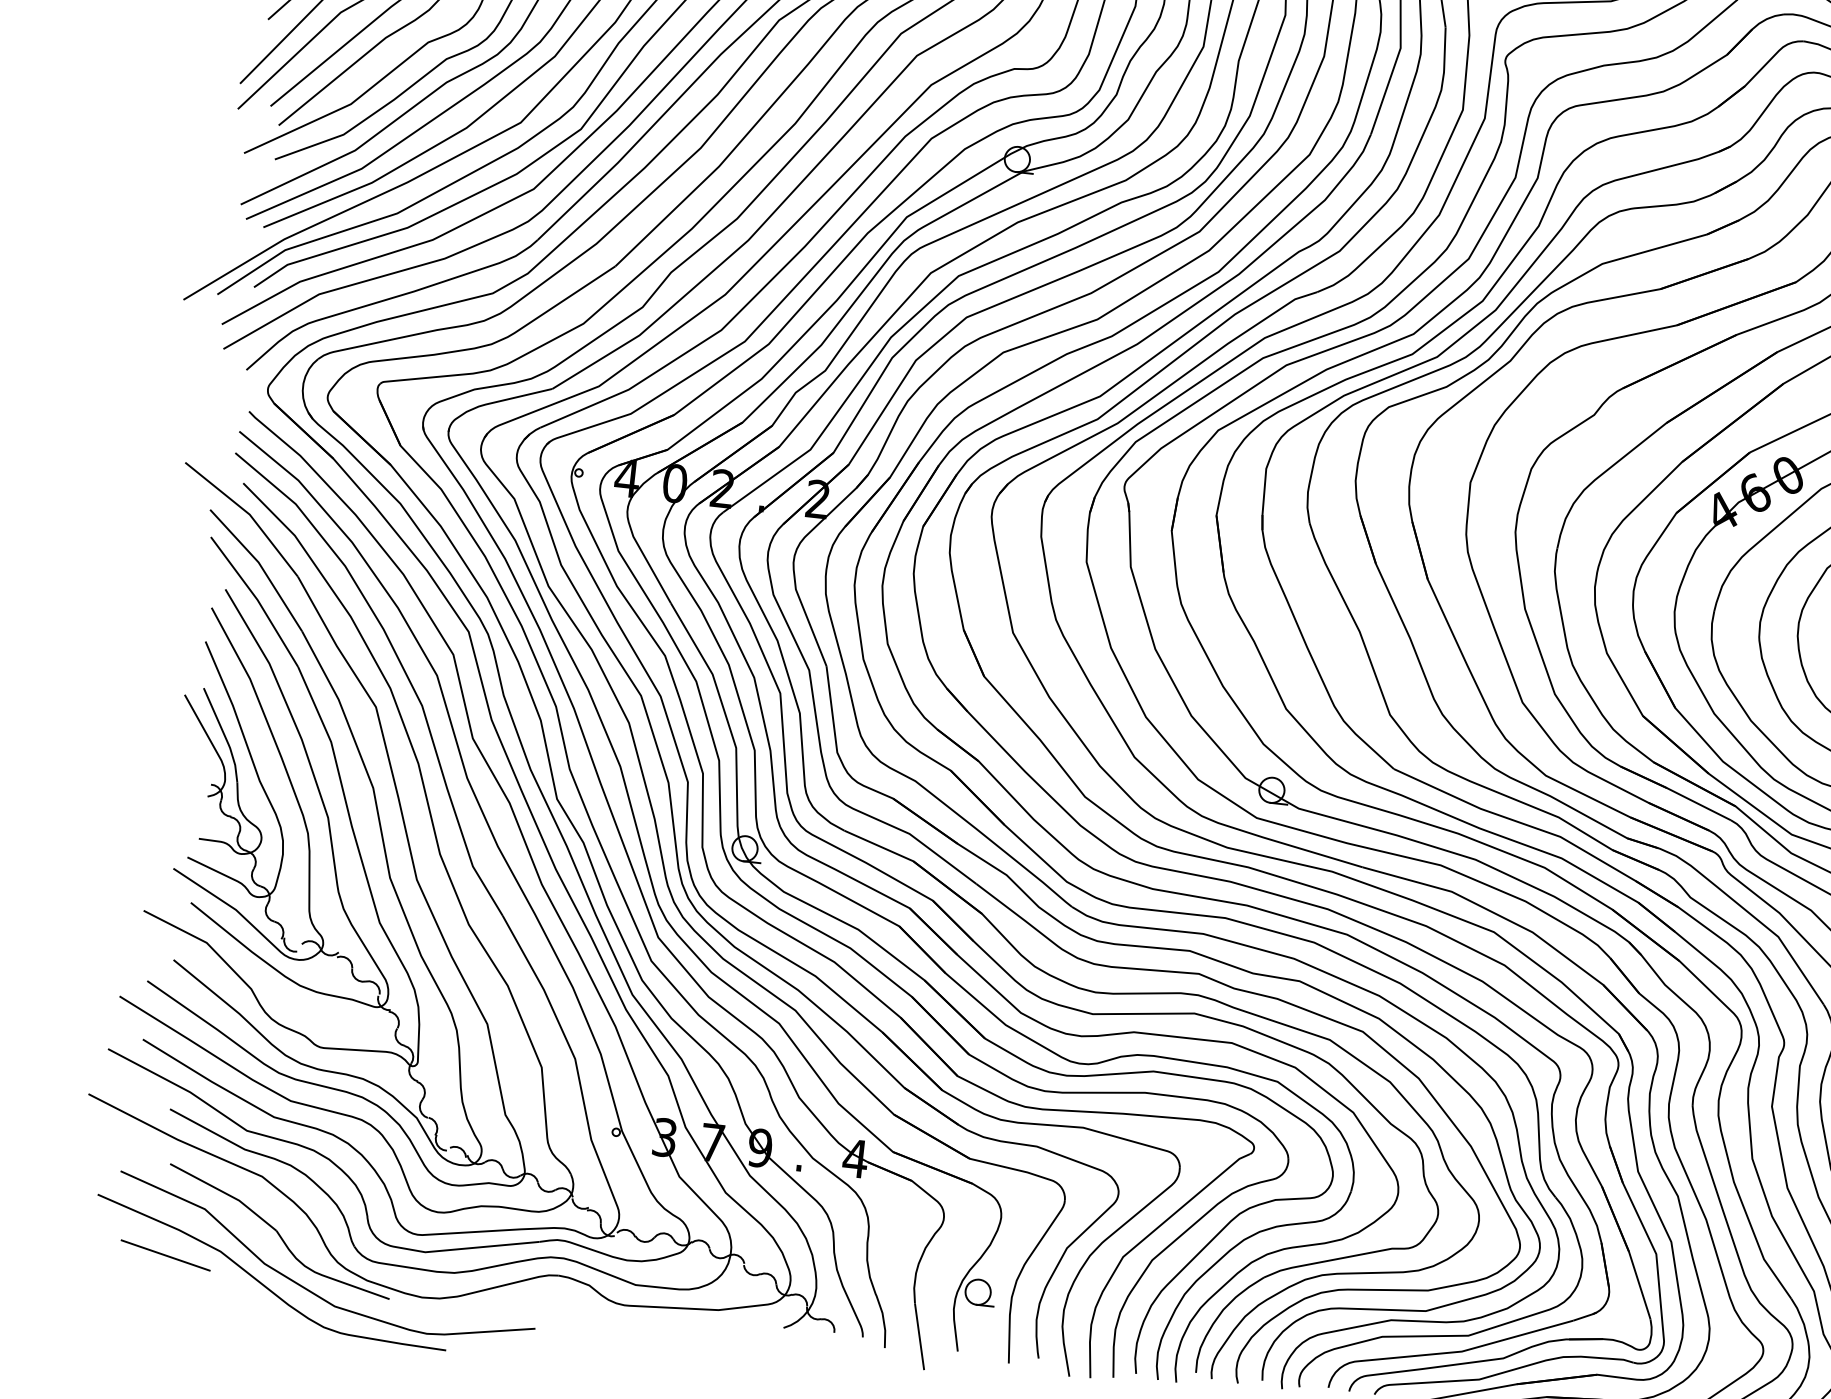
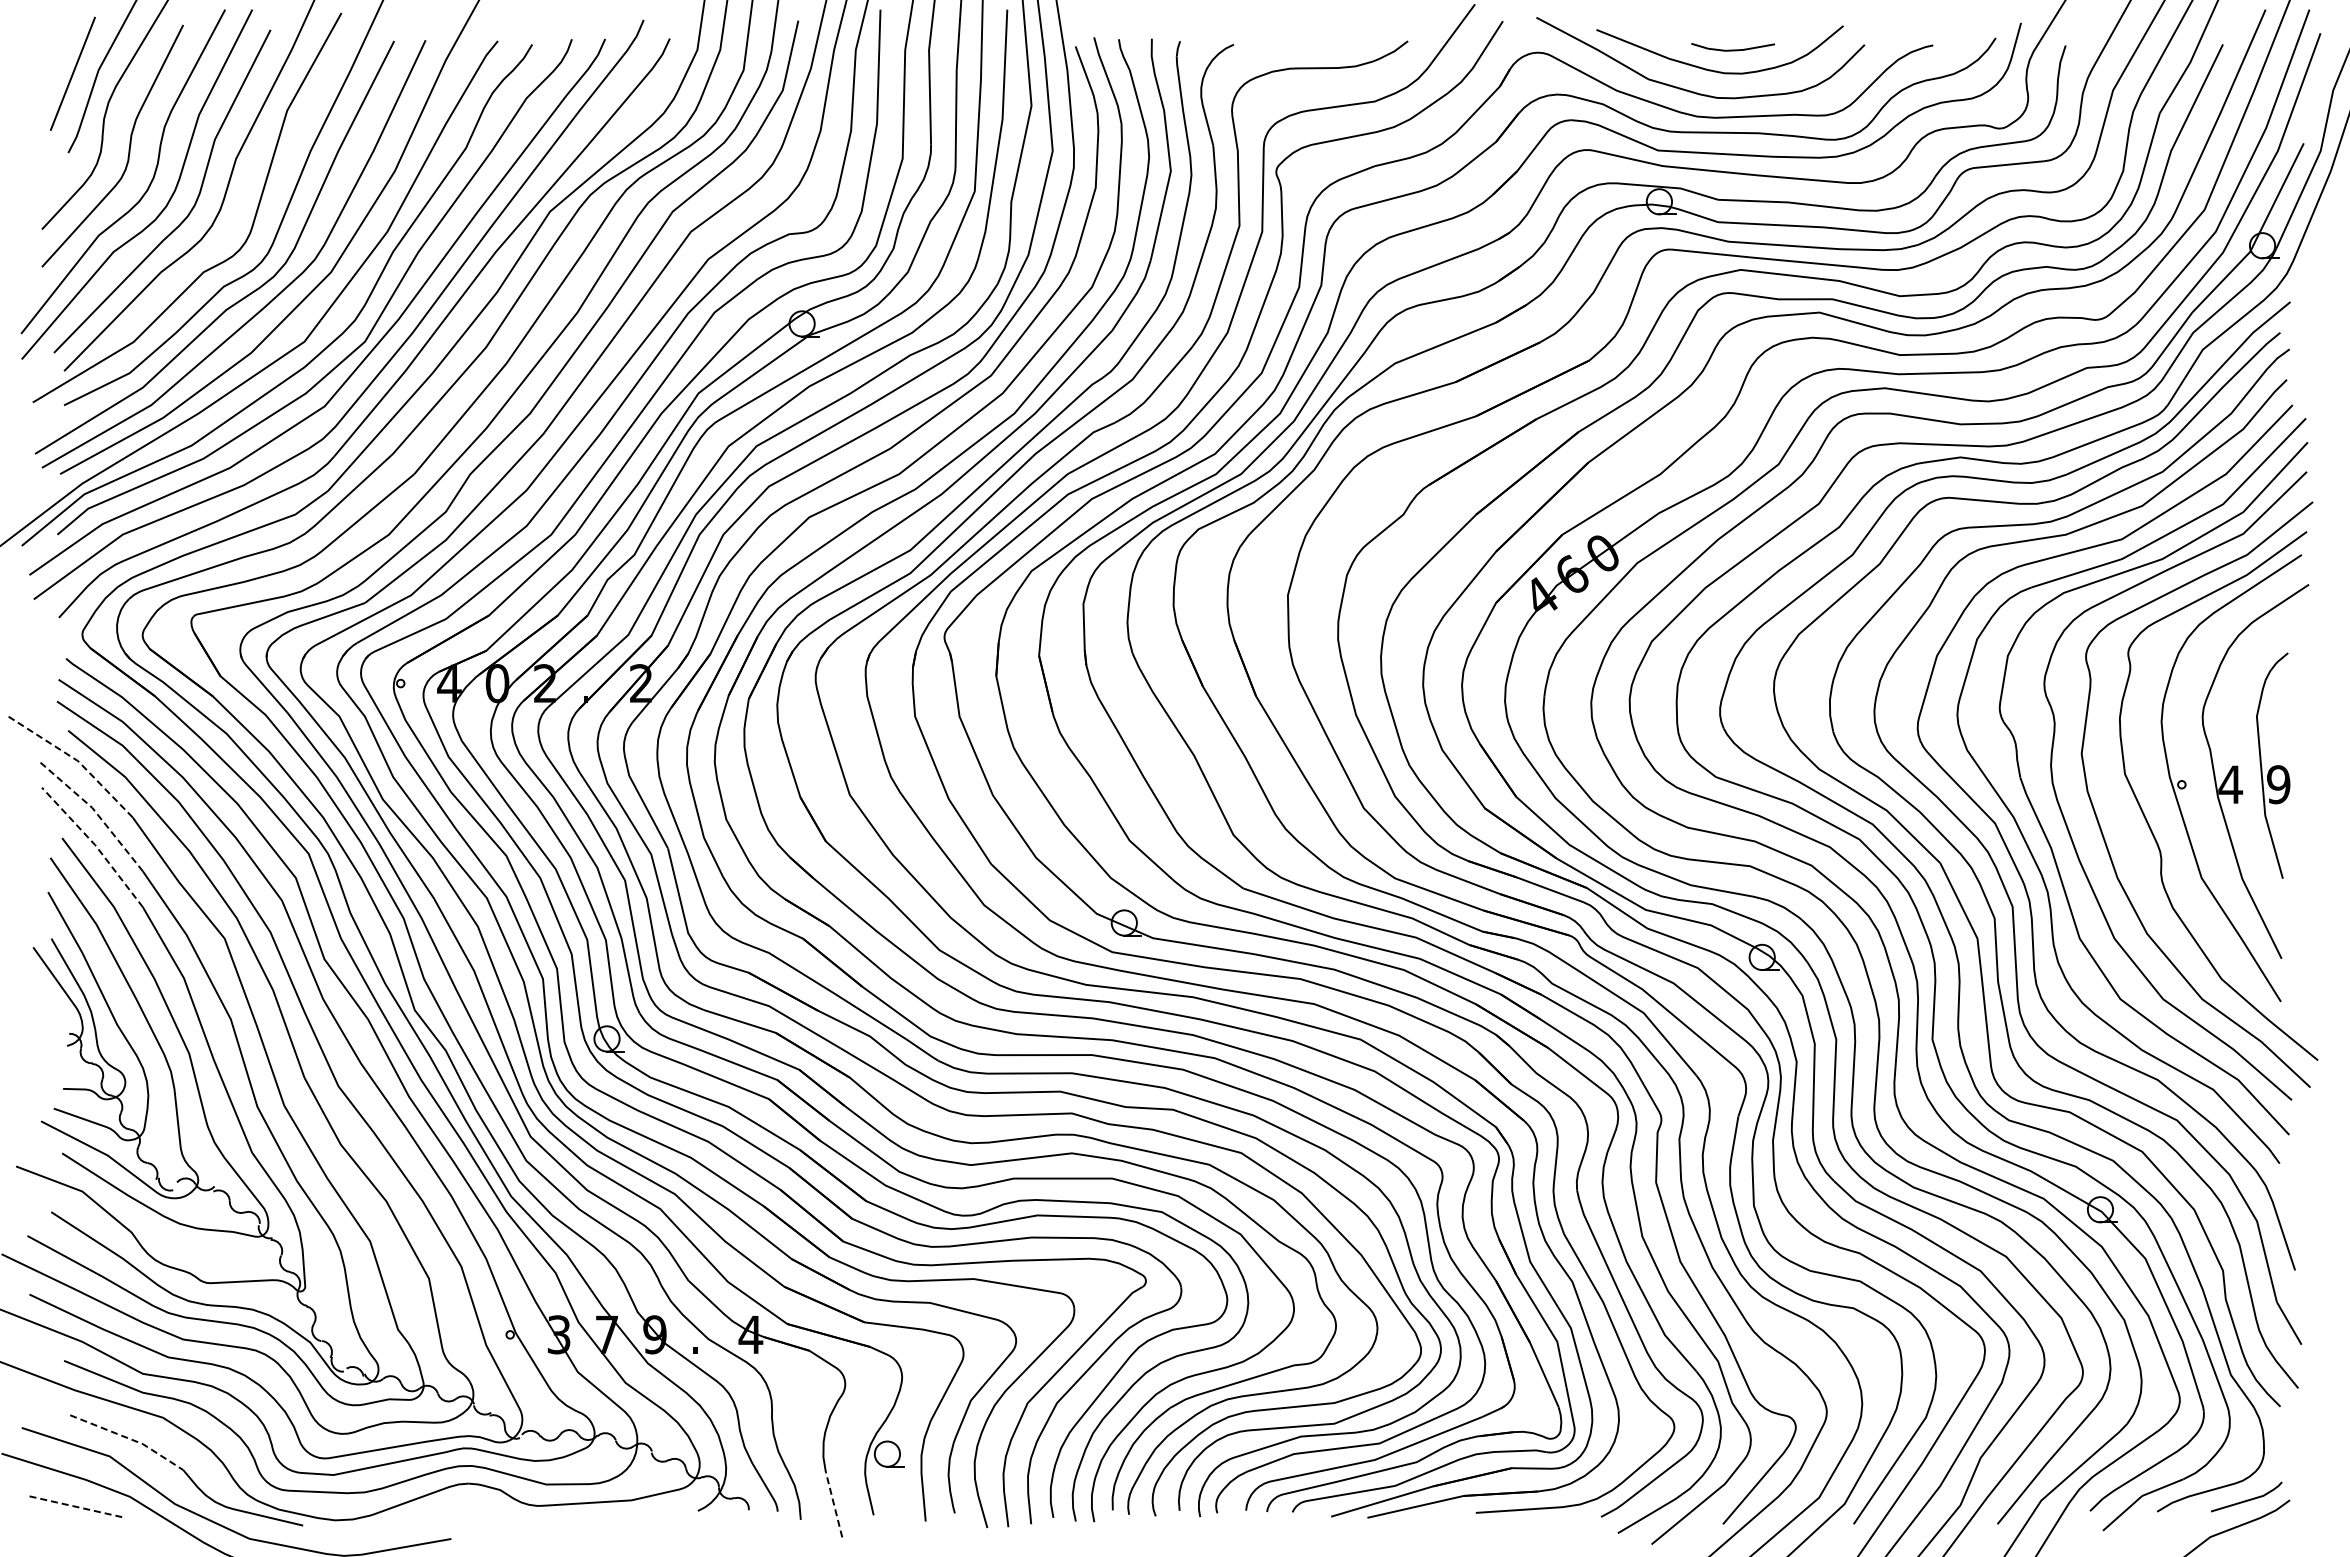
line: (248, 513) -> (76, 760), solid -> dashed
line: (260, 565) -> (94, 810), solid -> dashed
line: (257, 600) -> (95, 845), solid -> dashed
line: (227, 1194) -> (130, 1439), solid -> dashed
line: (166, 1255) -> (76, 1506), solid -> dashed
line: (920, 1336) -> (834, 1504), solid -> dashed

